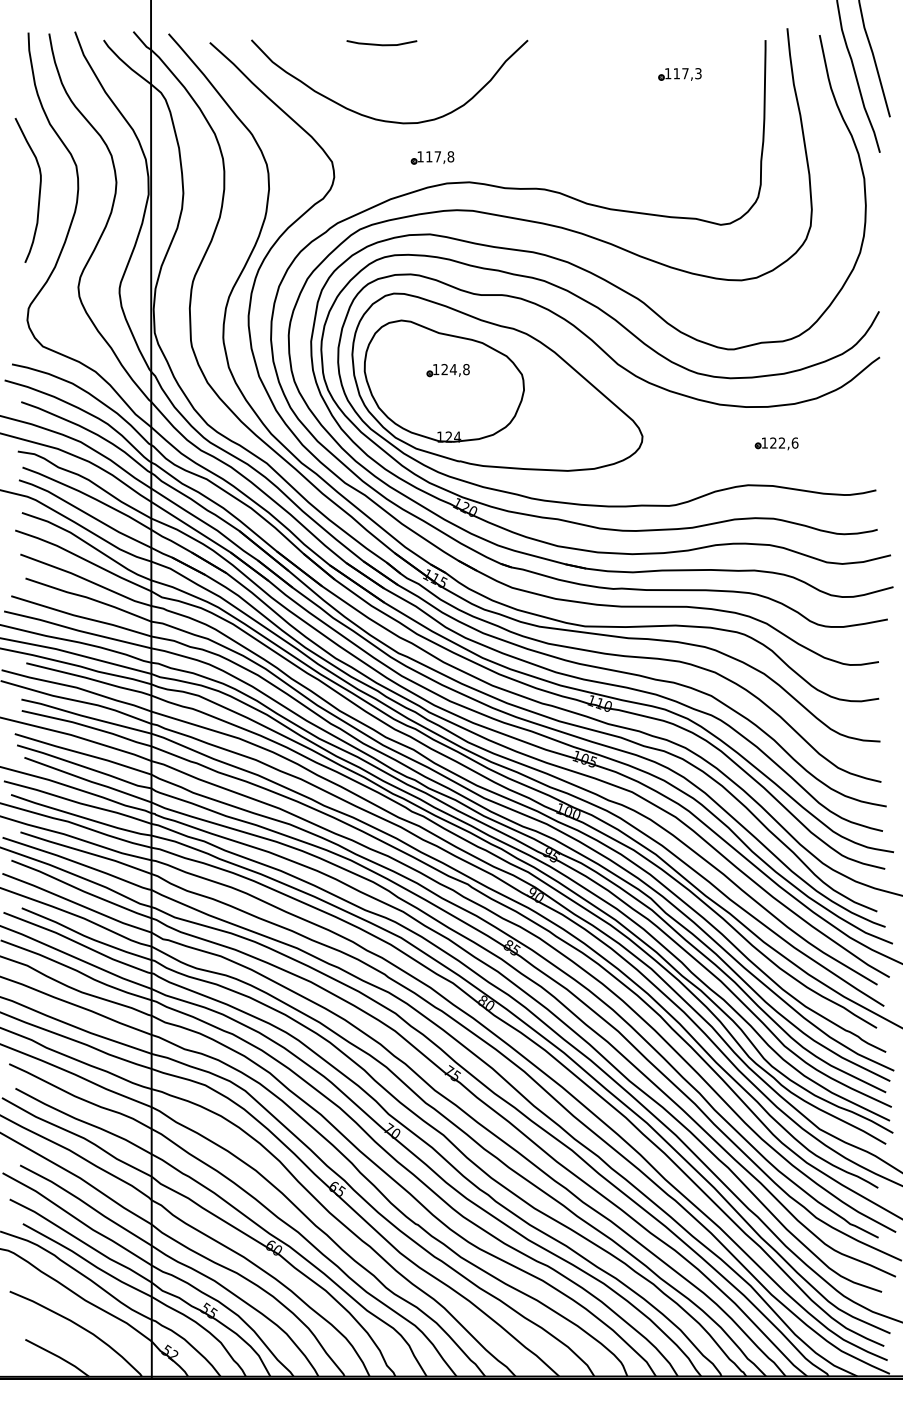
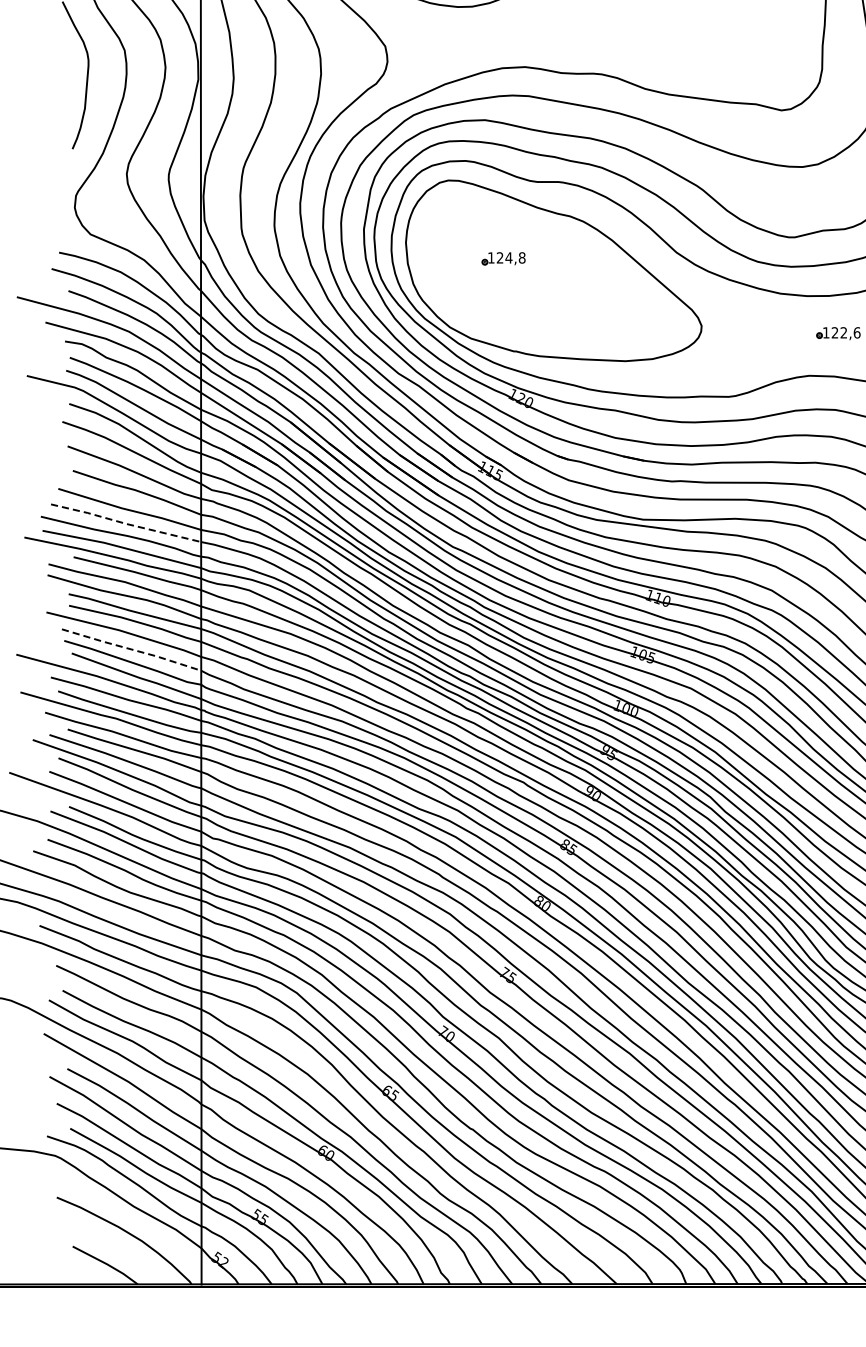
part: (432, 157) -> (487, 41), removed
part: (443, 380) -> (498, 269), removed
line: (77, 630) -> (125, 523), solid -> dashed
line: (82, 753) -> (130, 649), solid -> dashed

